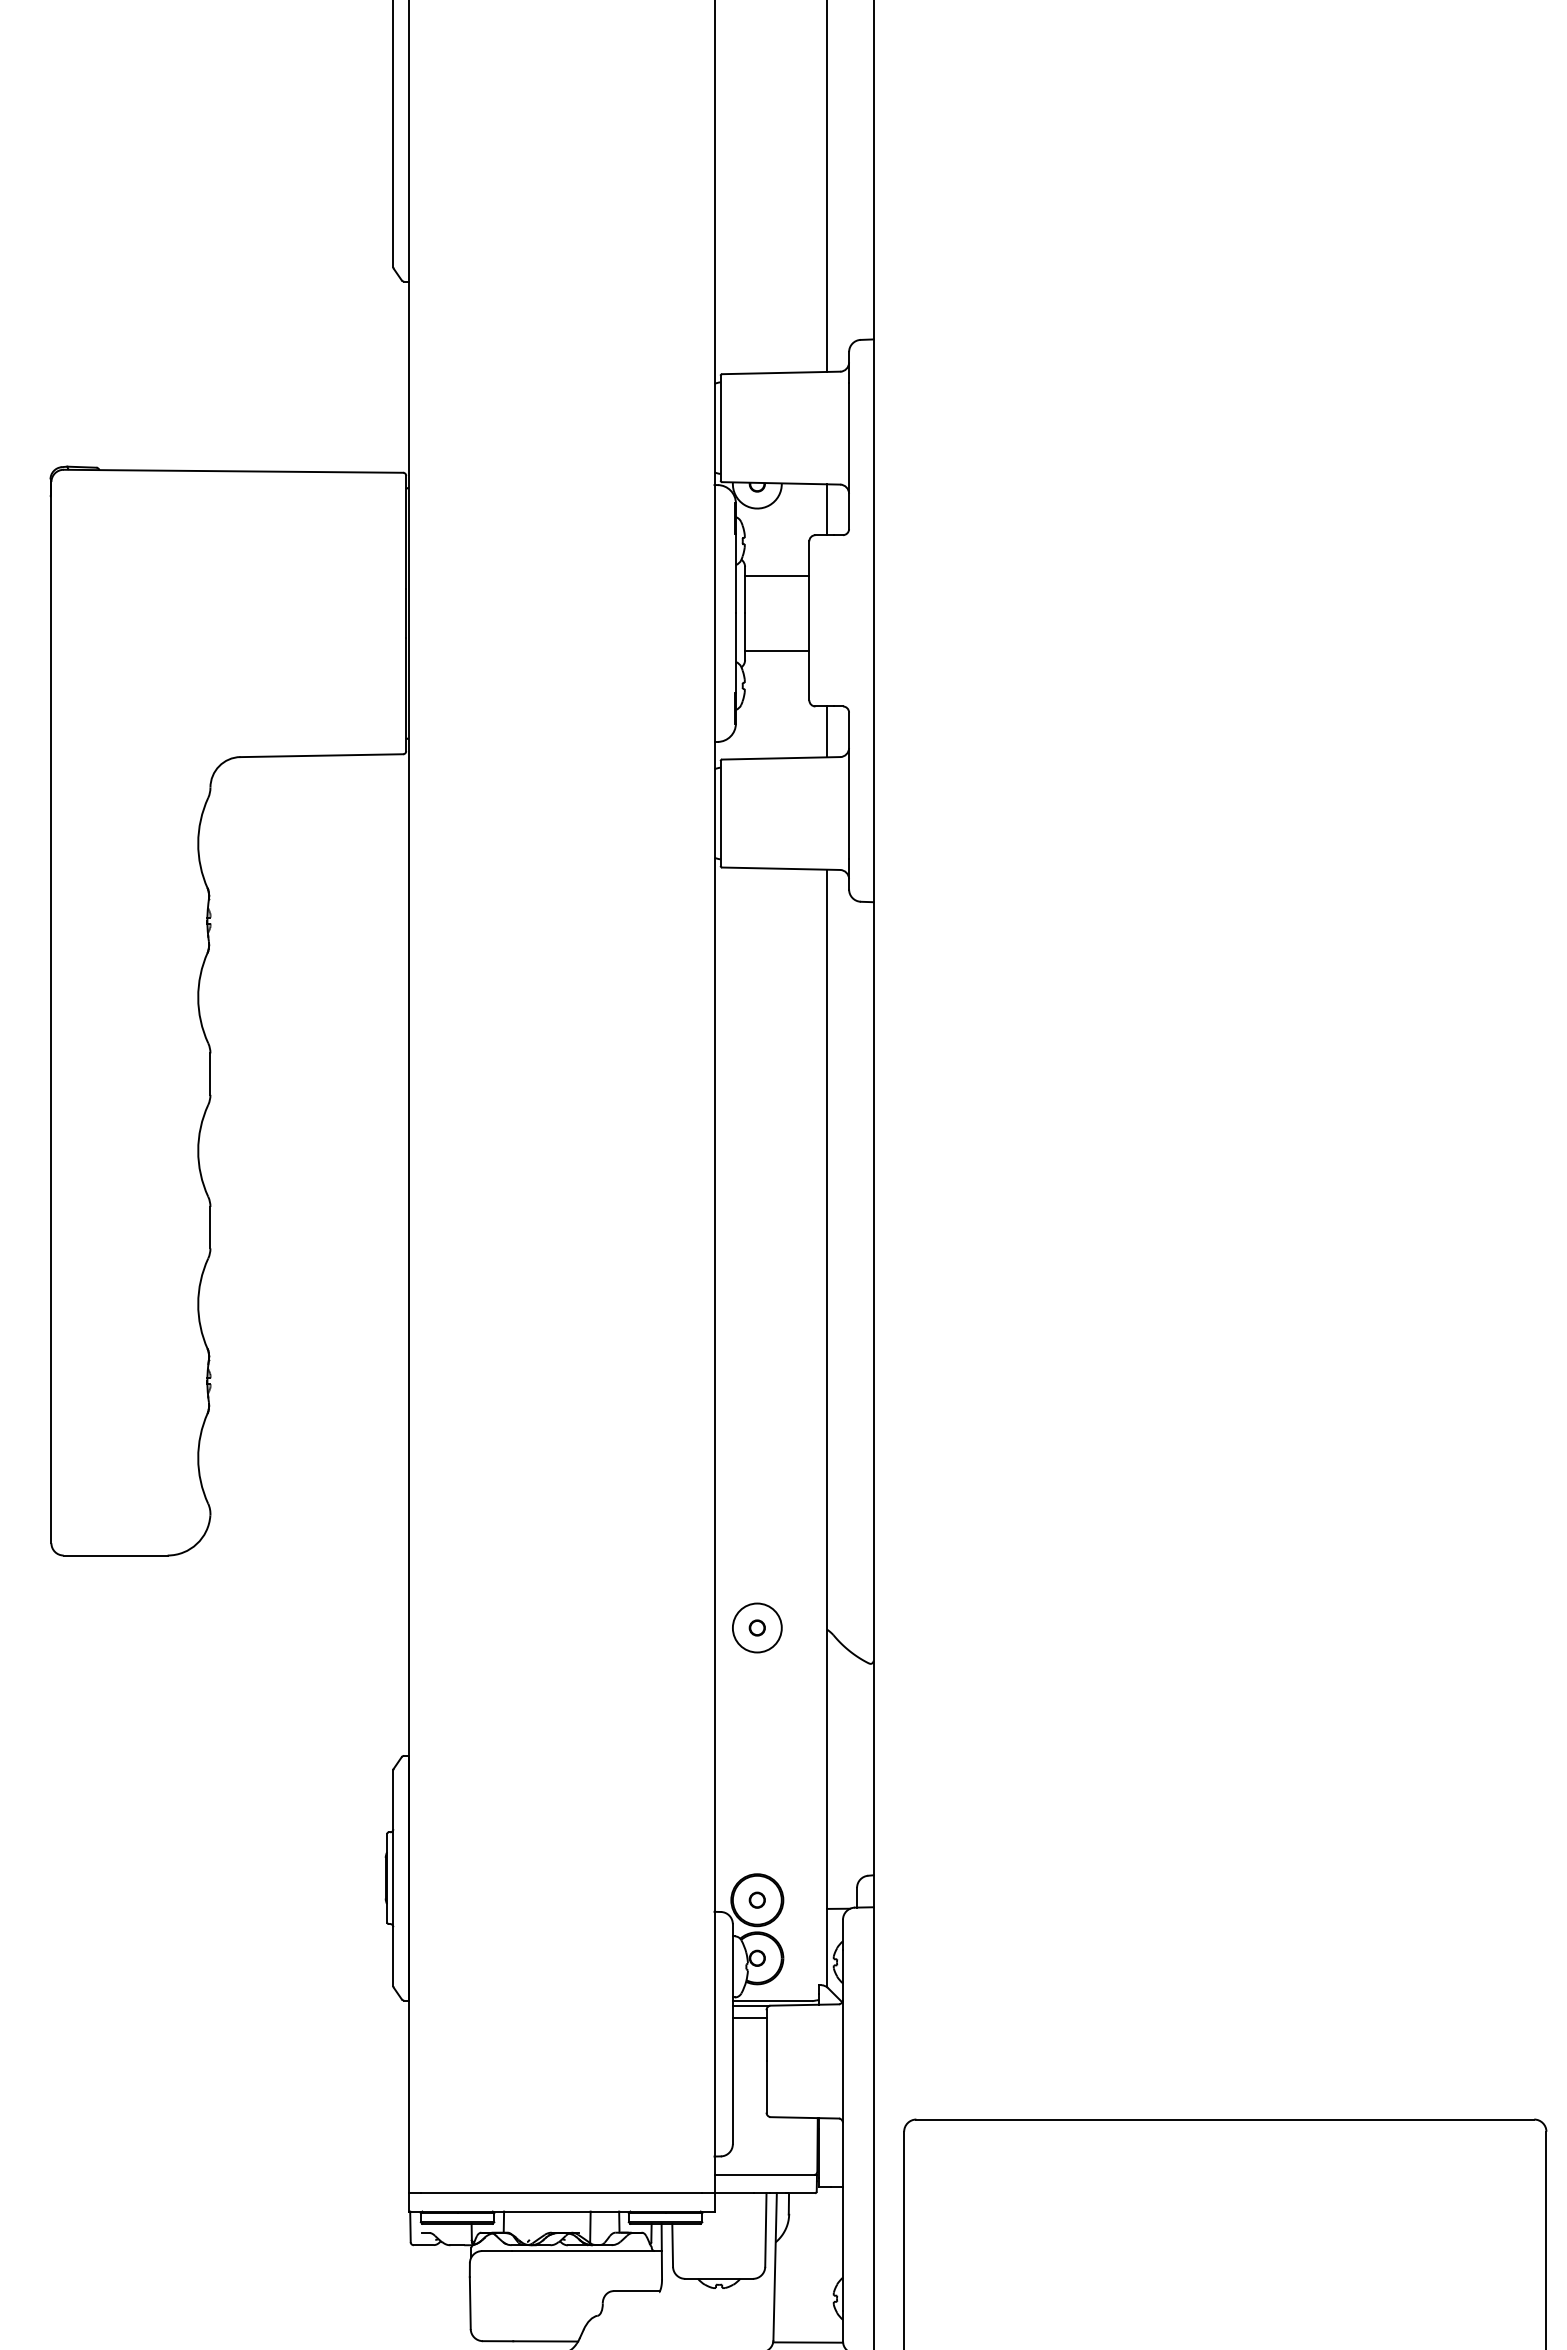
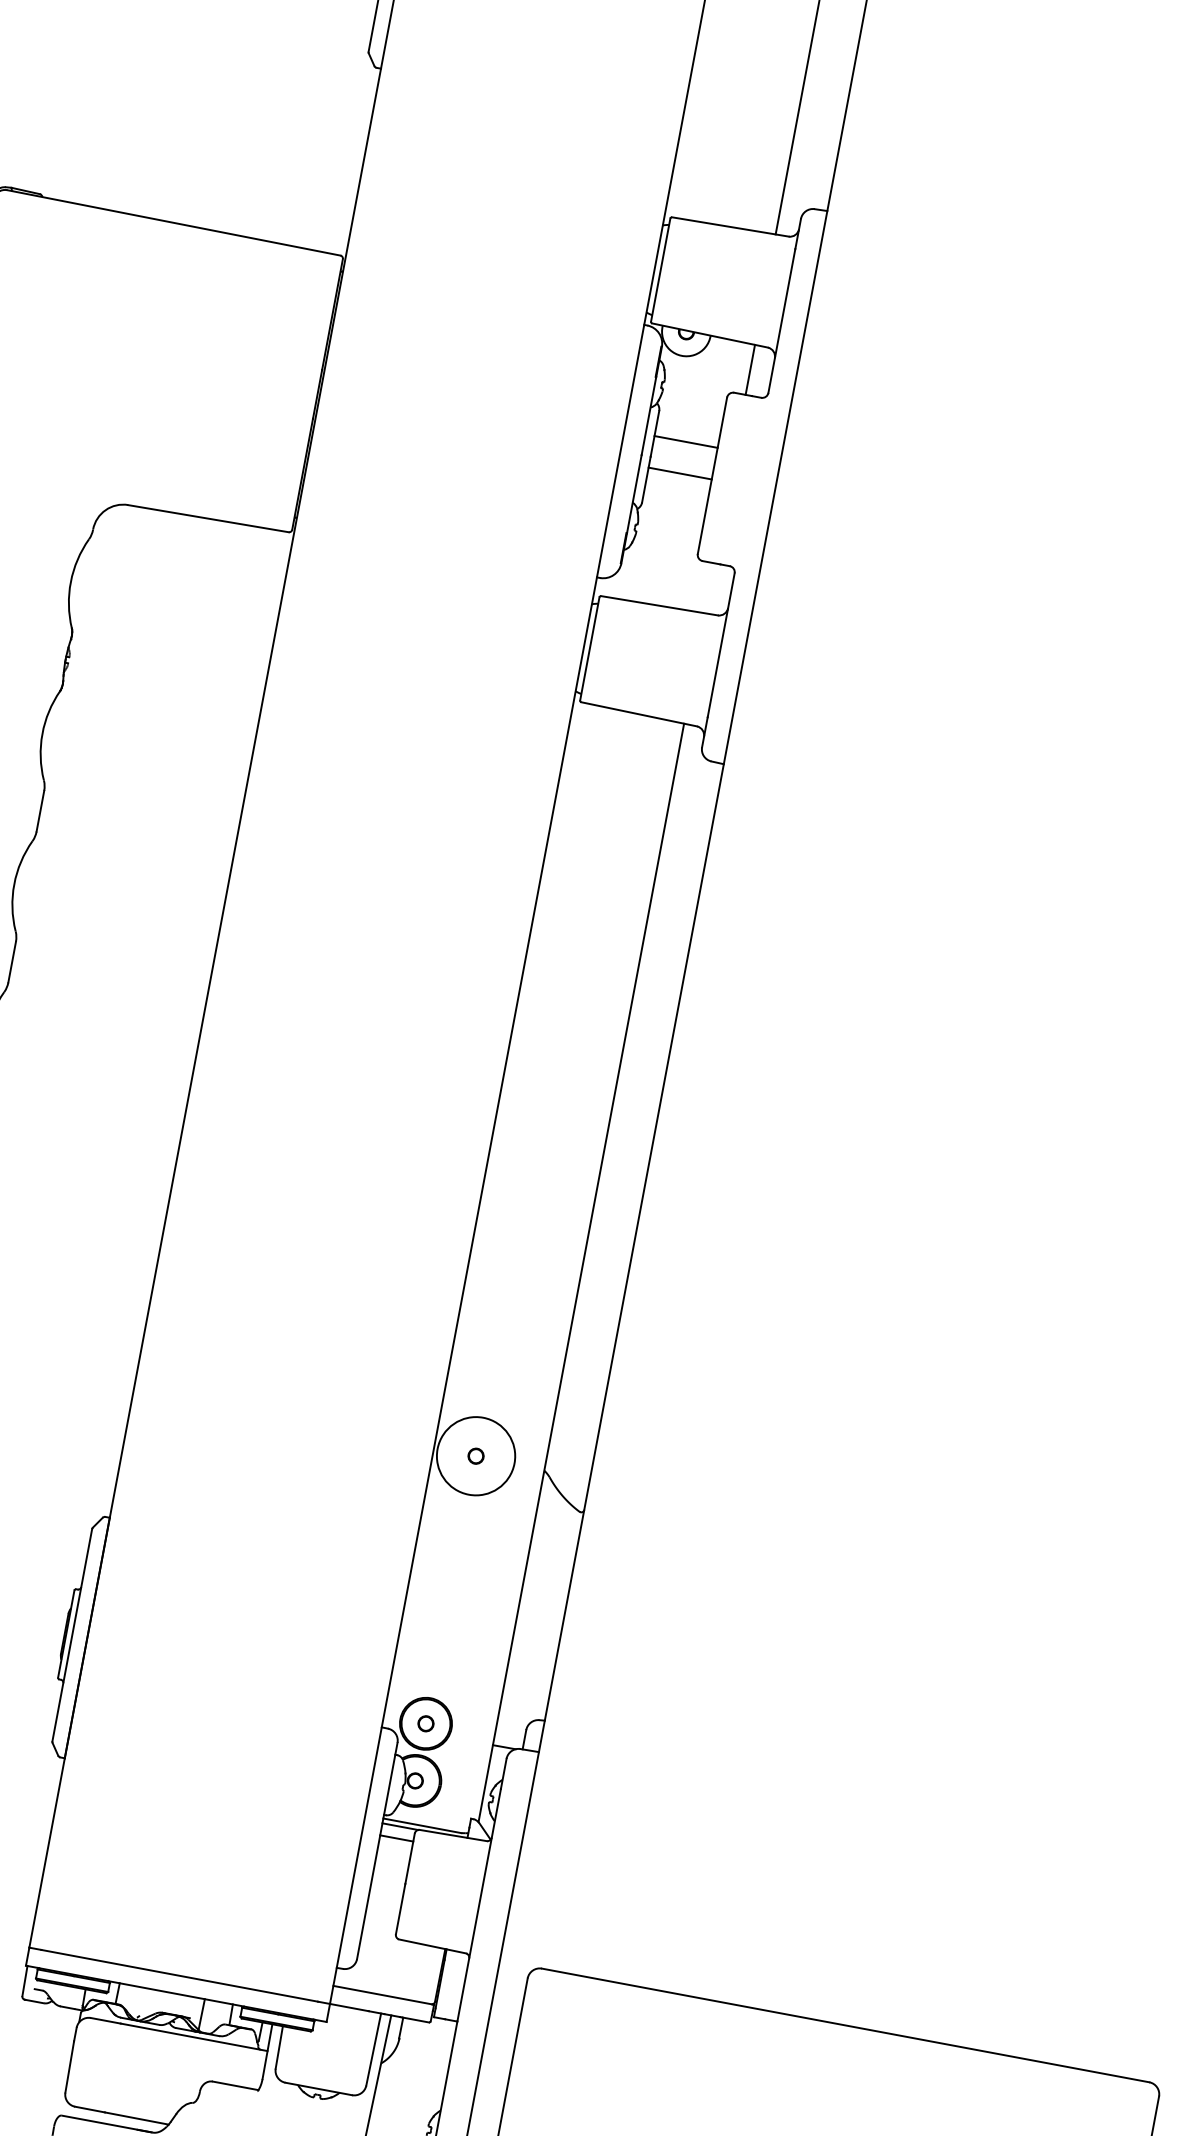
line: (777, 575) -> (680, 473), moved
line: (777, 651) -> (686, 442), moved
line: (827, 731) -> (709, 587), removed
circle: (756, 1627) -> (475, 1455), size x1.6

